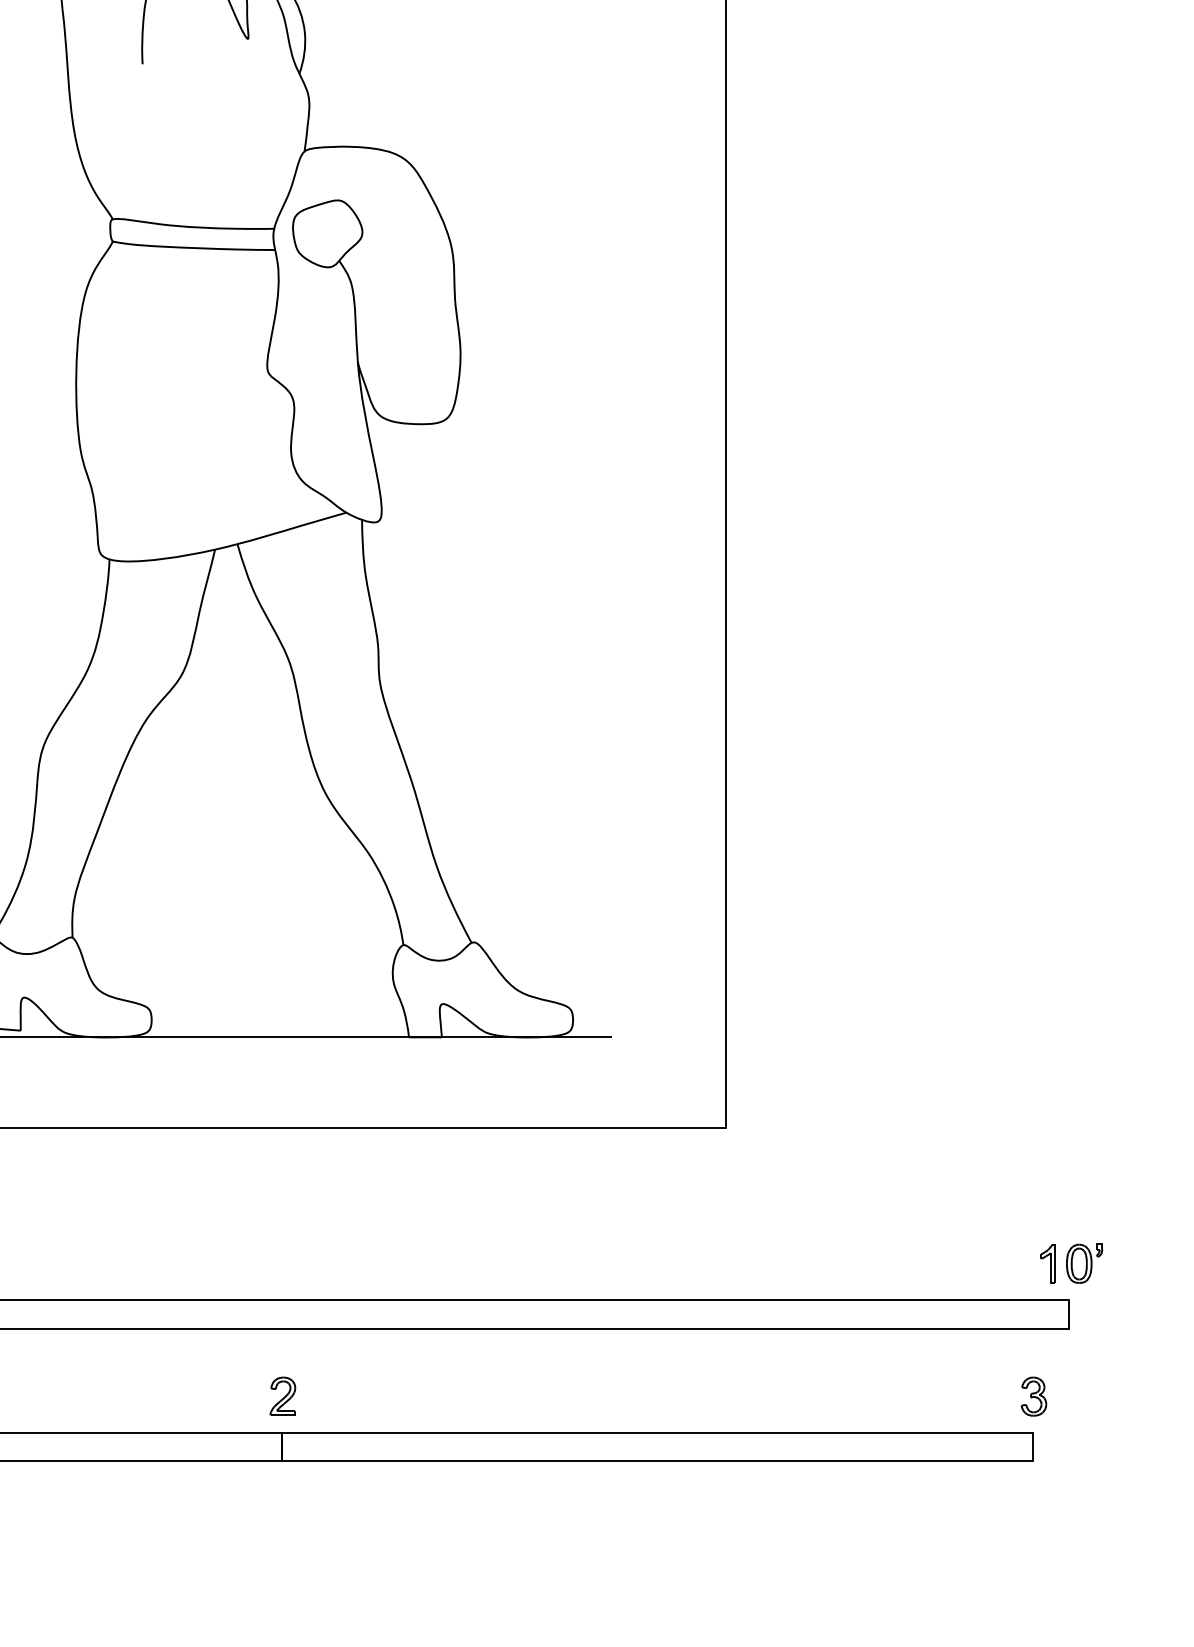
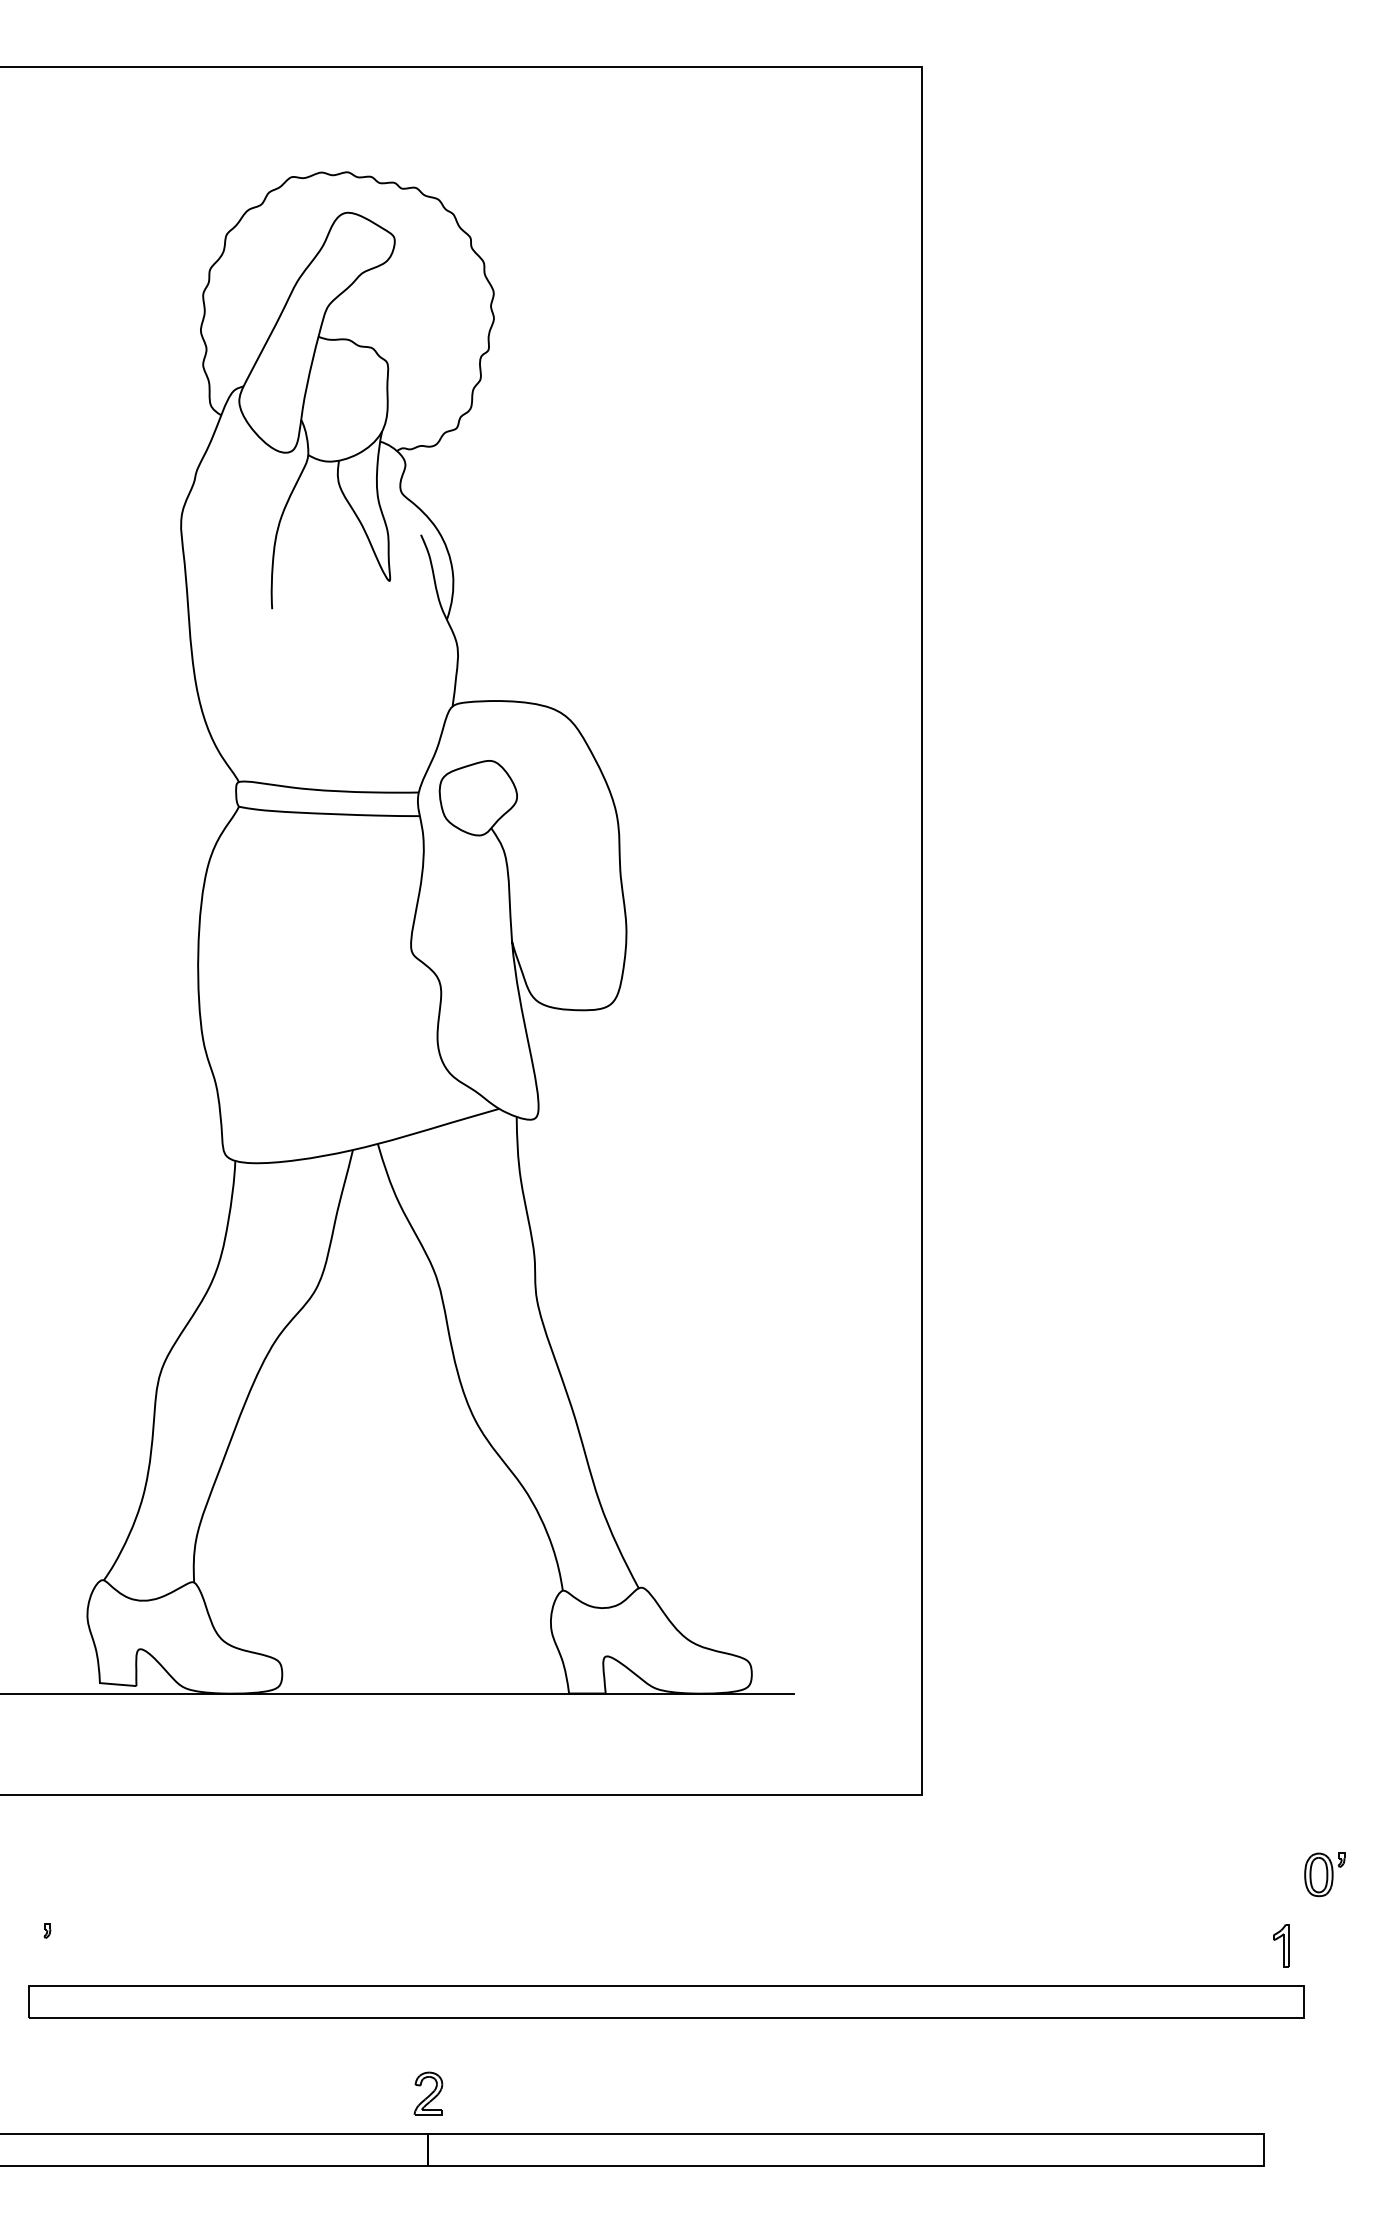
part: (1084, 1263) -> (1324, 1874), moved
part: (1033, 1396) -> (1264, 2093), removed

